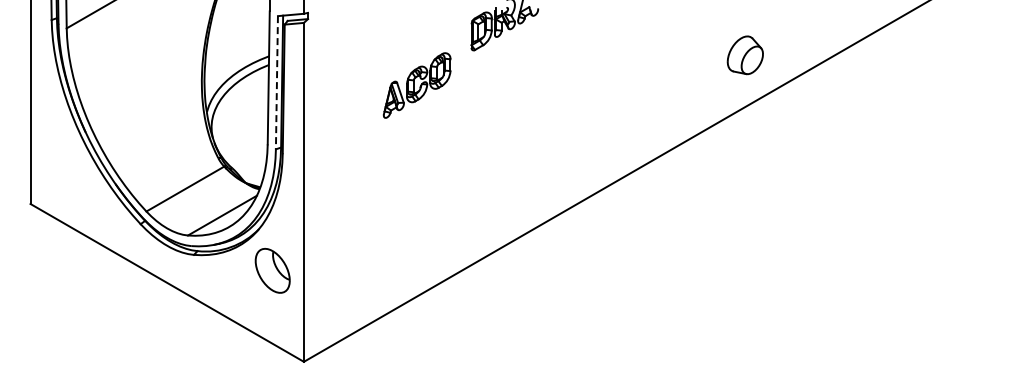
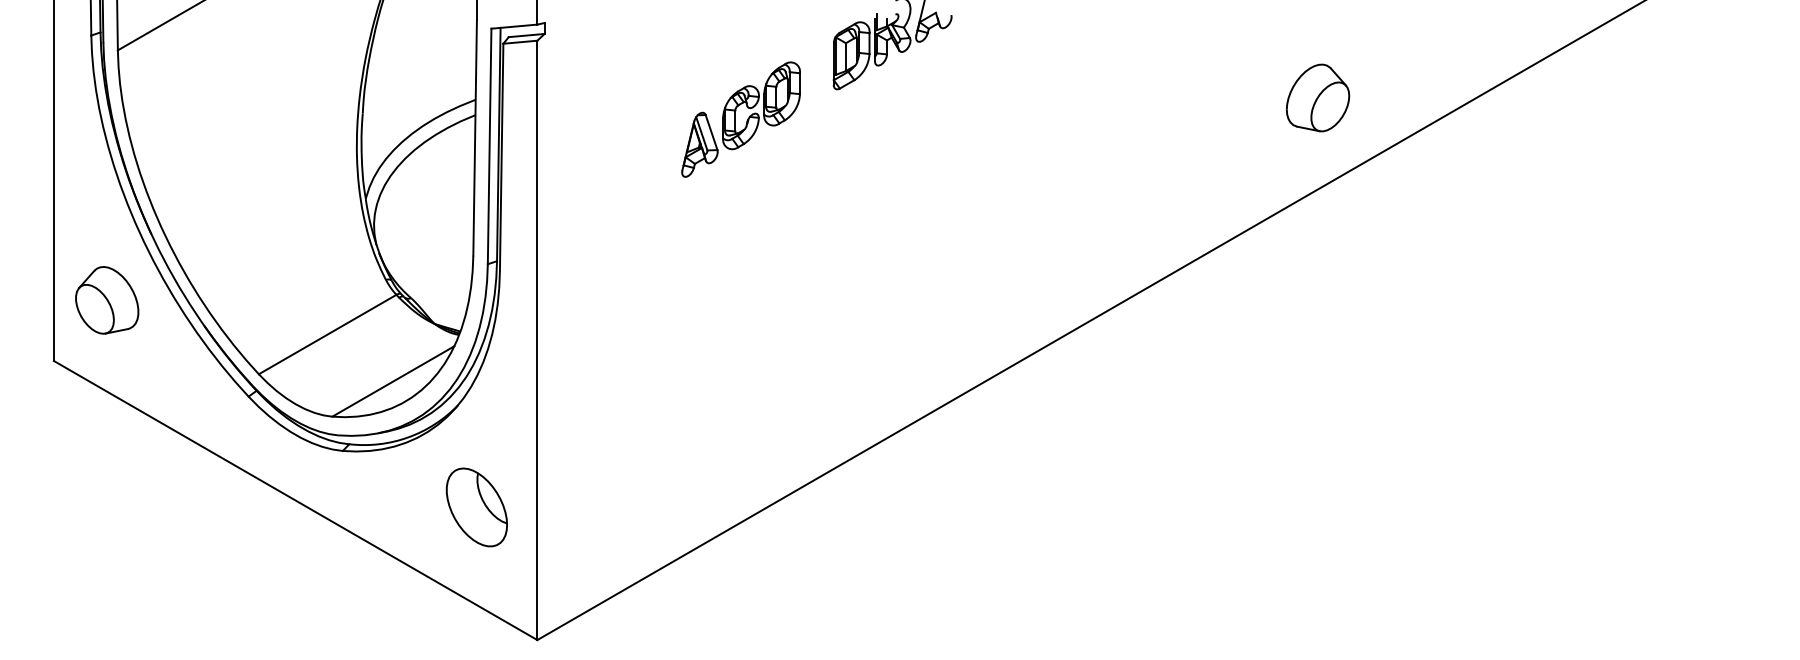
line: (276, 82) -> (488, 146), dashed -> solid
part: (416, 85) -> (739, 119), moved
part: (60, 169) -> (106, 299), added
part: (272, 270) -> (476, 506), moved

